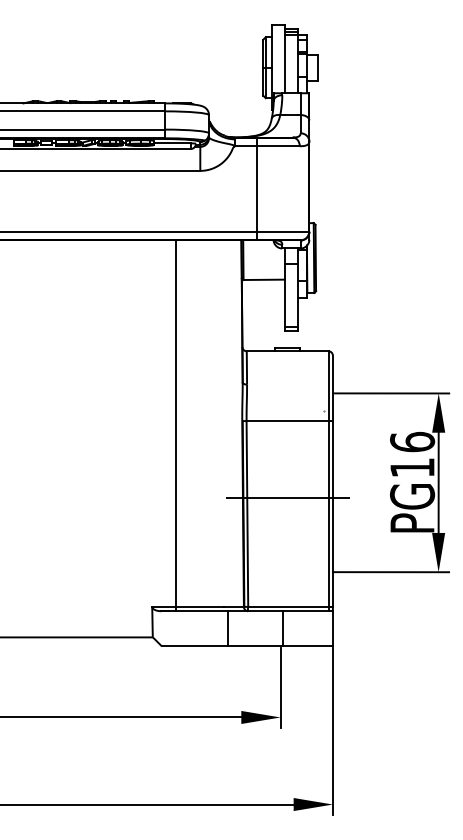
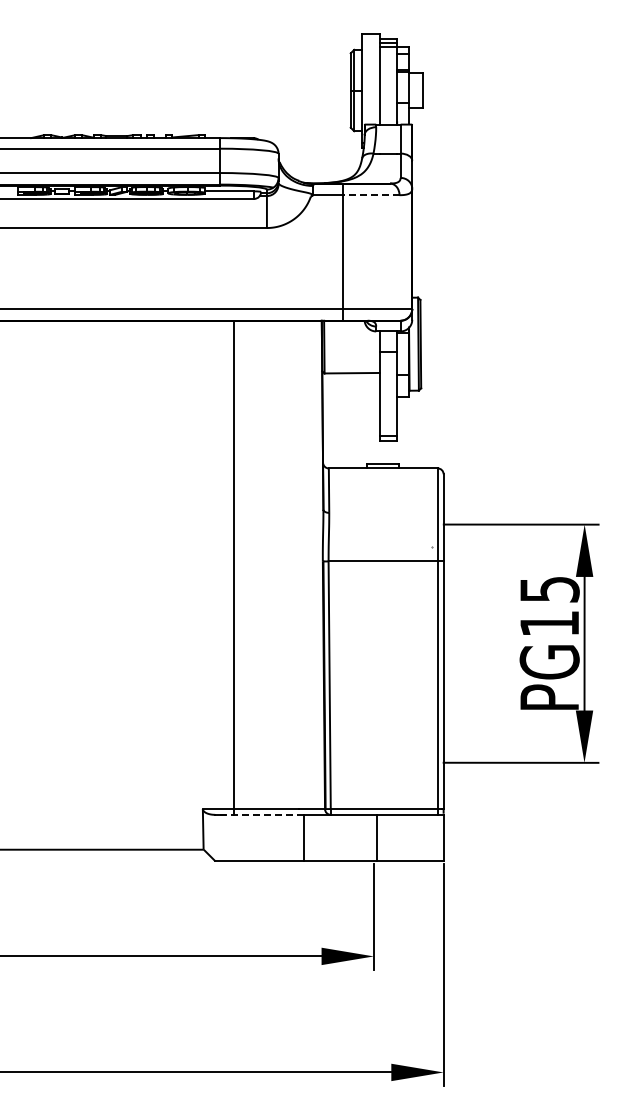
line: (278, 146) -> (371, 195), solid -> dashed
text: (412, 441) -> (549, 588), PG16 -> PG15
line: (287, 497) -> (383, 663), removed
line: (194, 610) -> (259, 814), solid -> dashed

